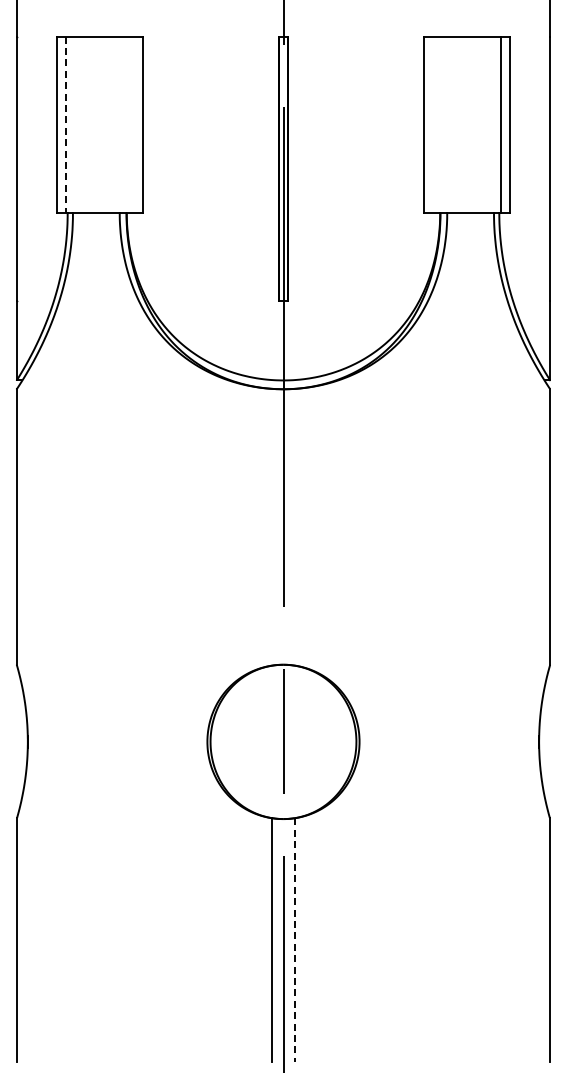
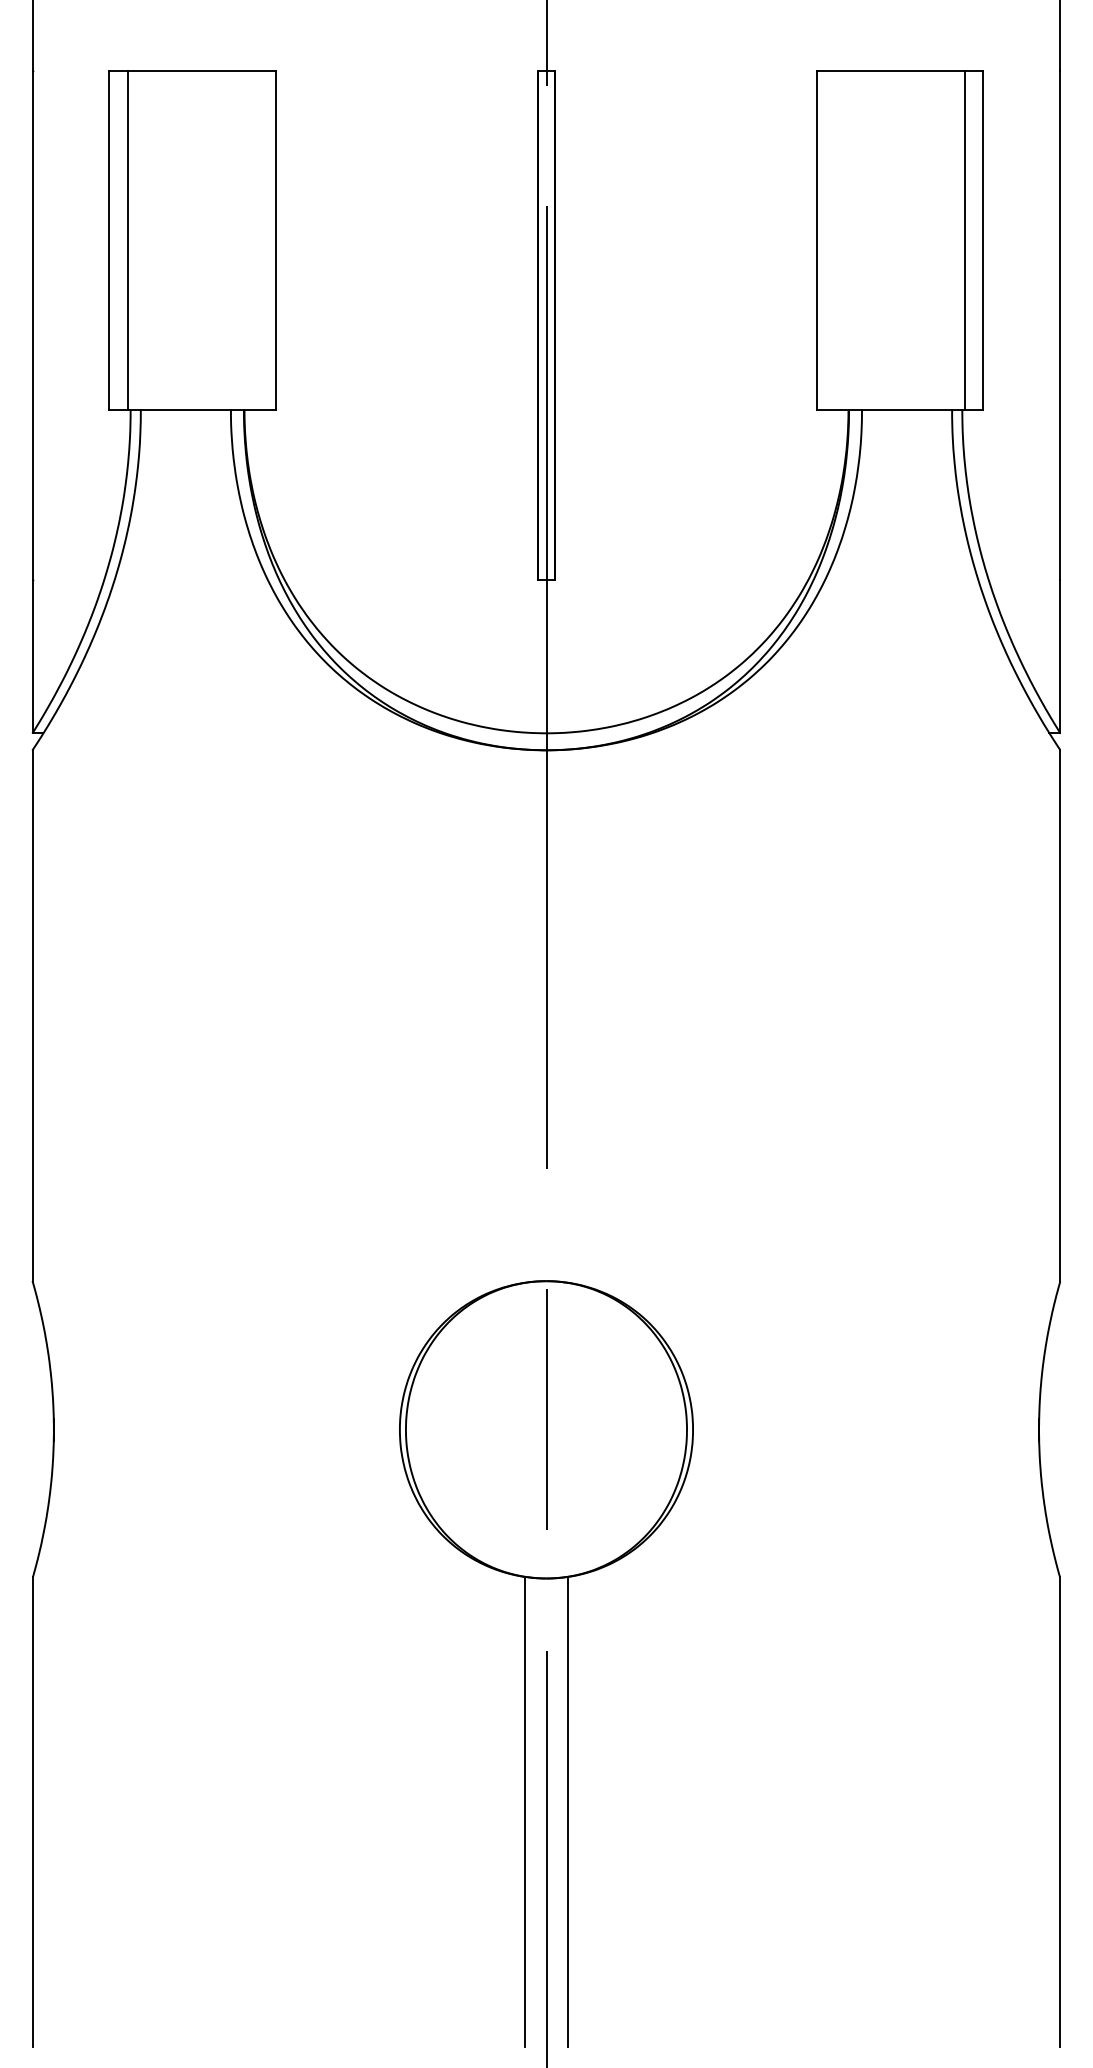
line: (66, 125) -> (128, 242), dashed -> solid
line: (294, 940) -> (567, 1812), dashed -> solid

